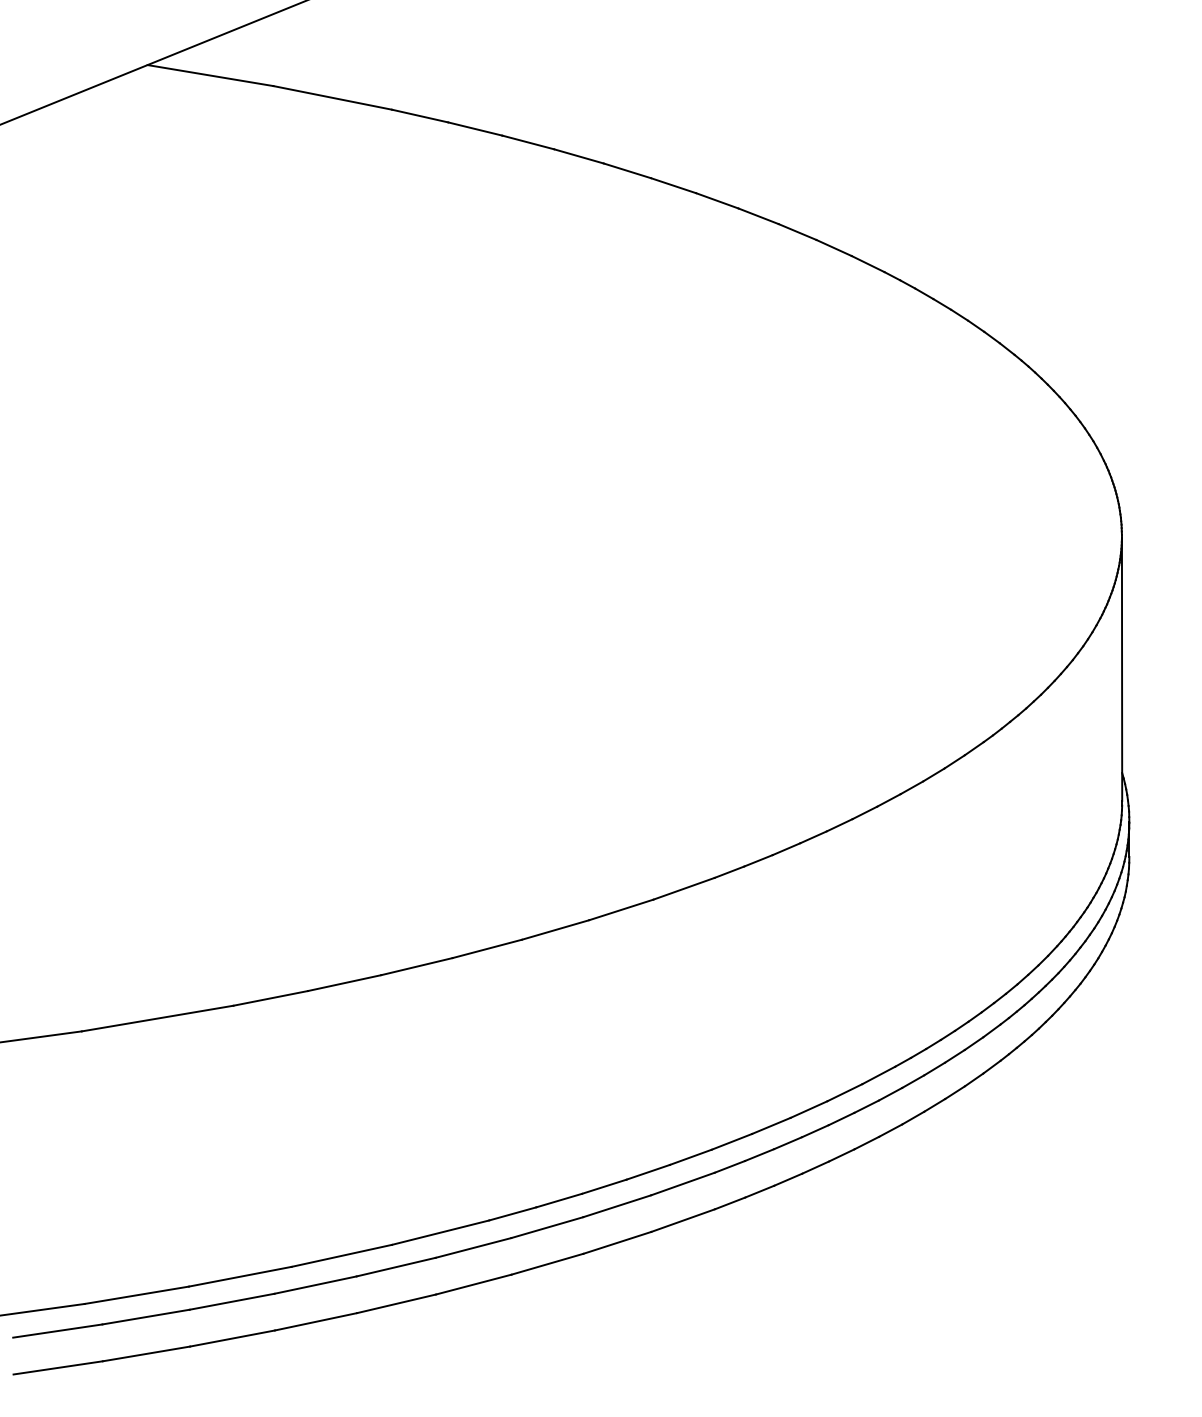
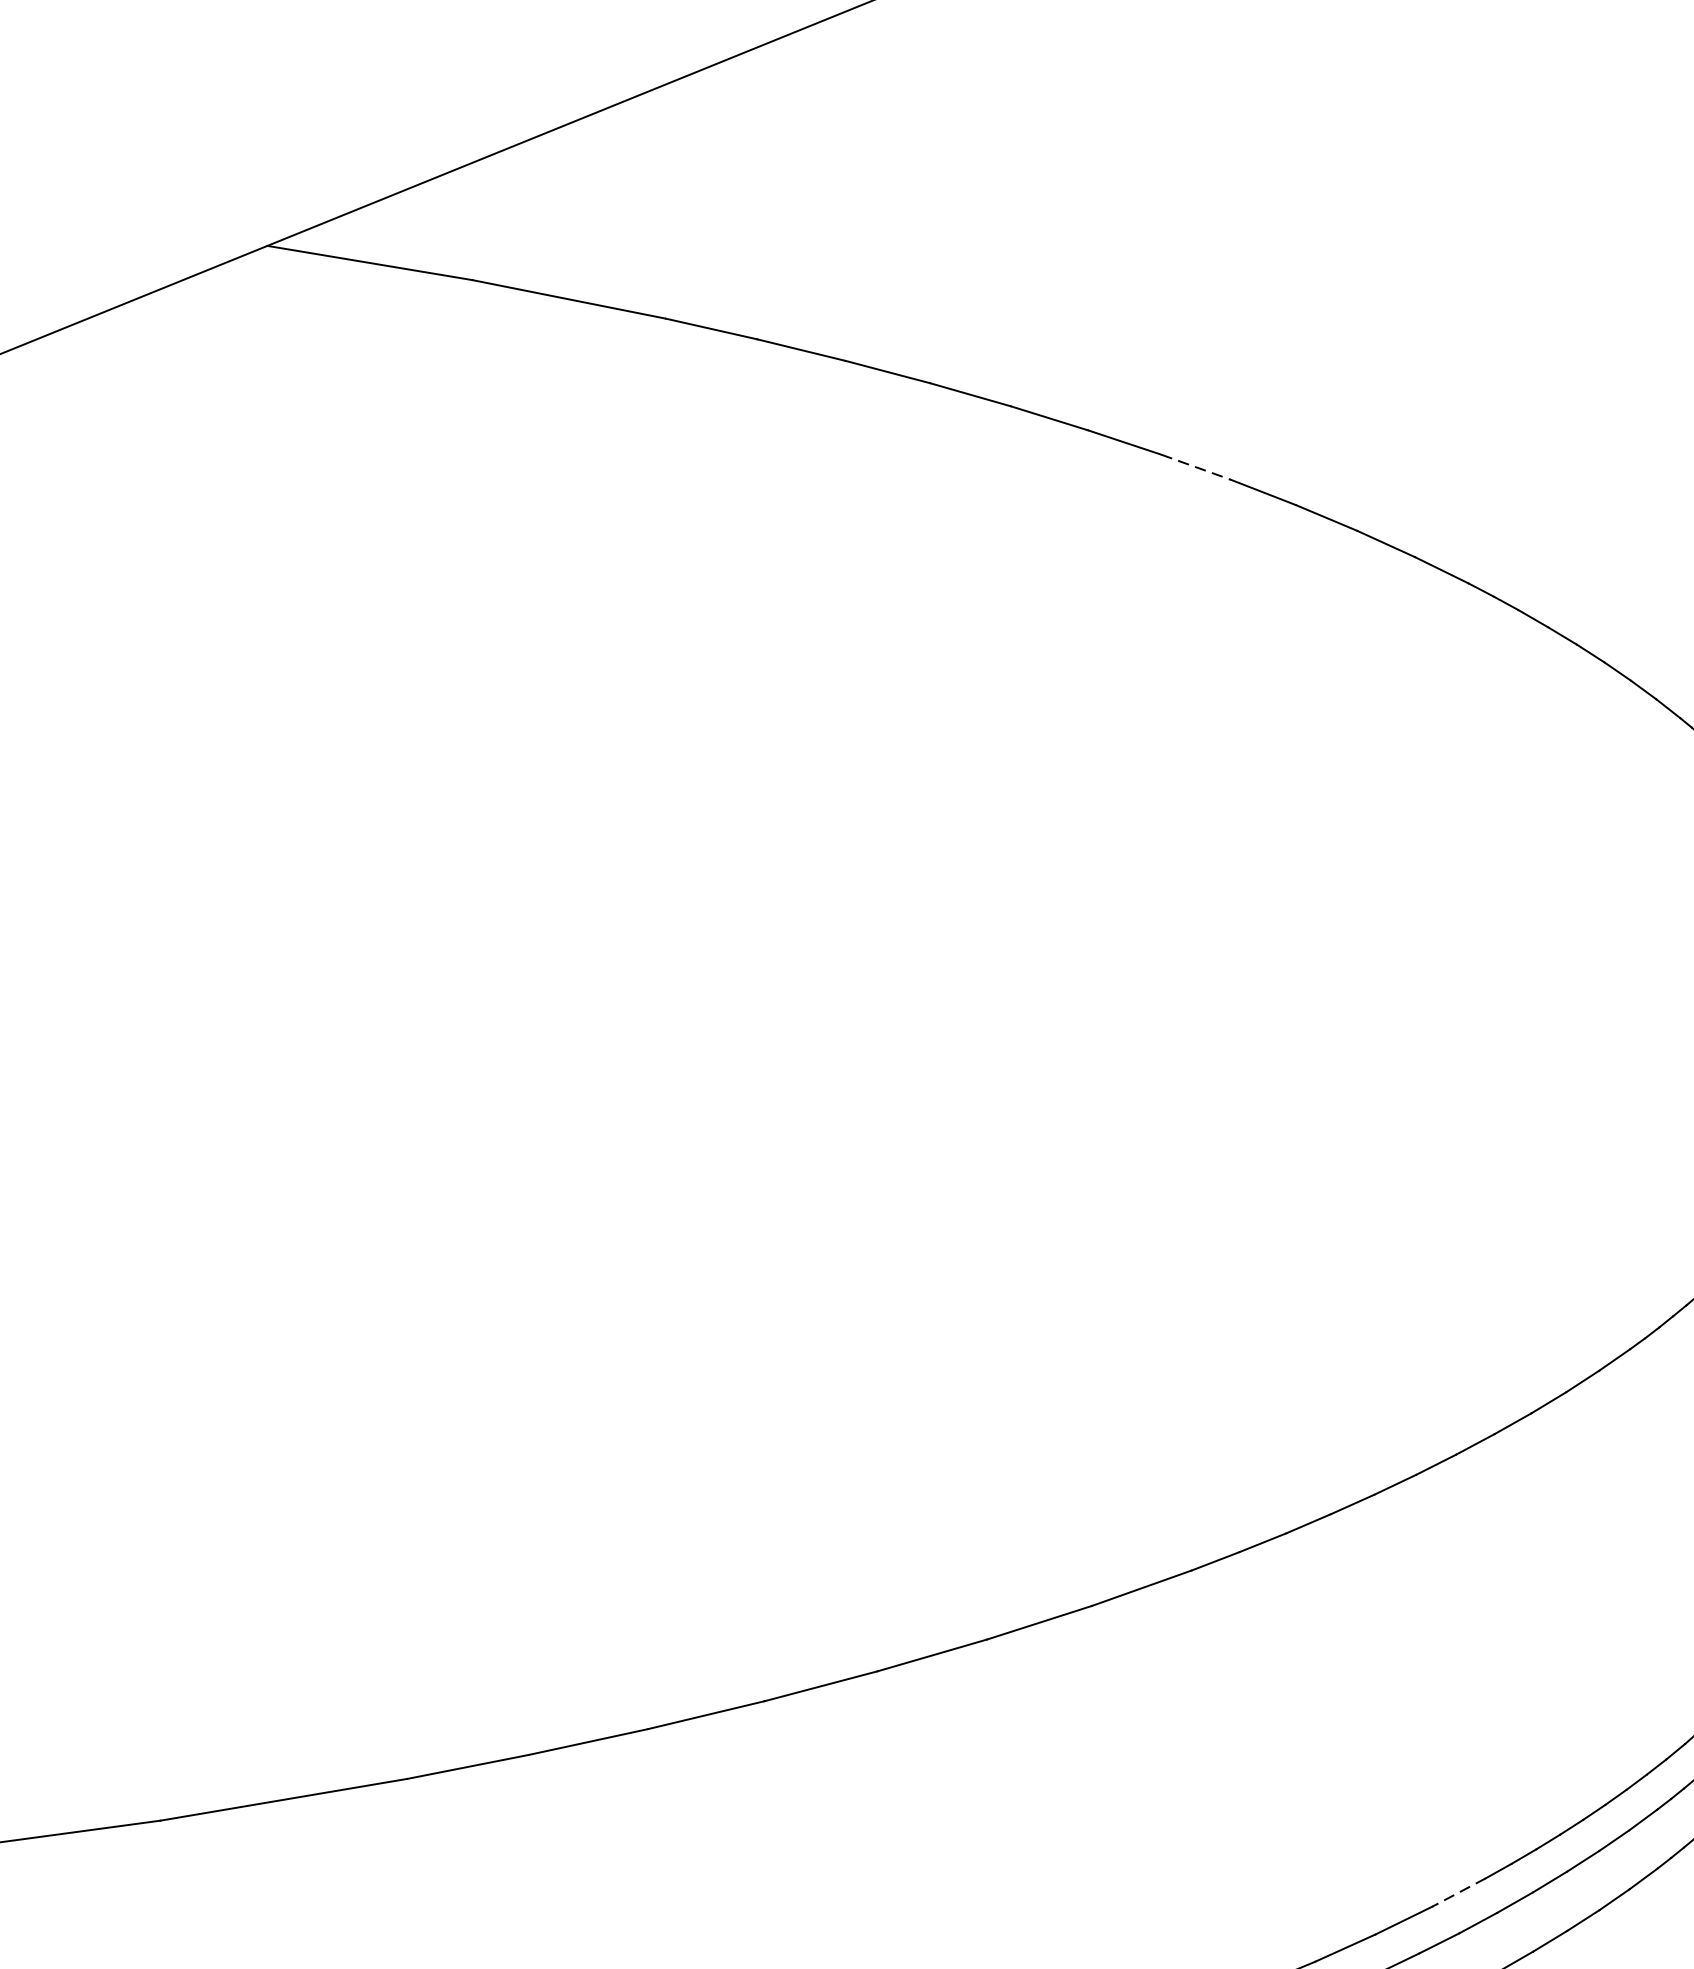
line: (717, 200) -> (1196, 466), solid -> dashed
line: (878, 1075) -> (1458, 1892), solid -> dashed

